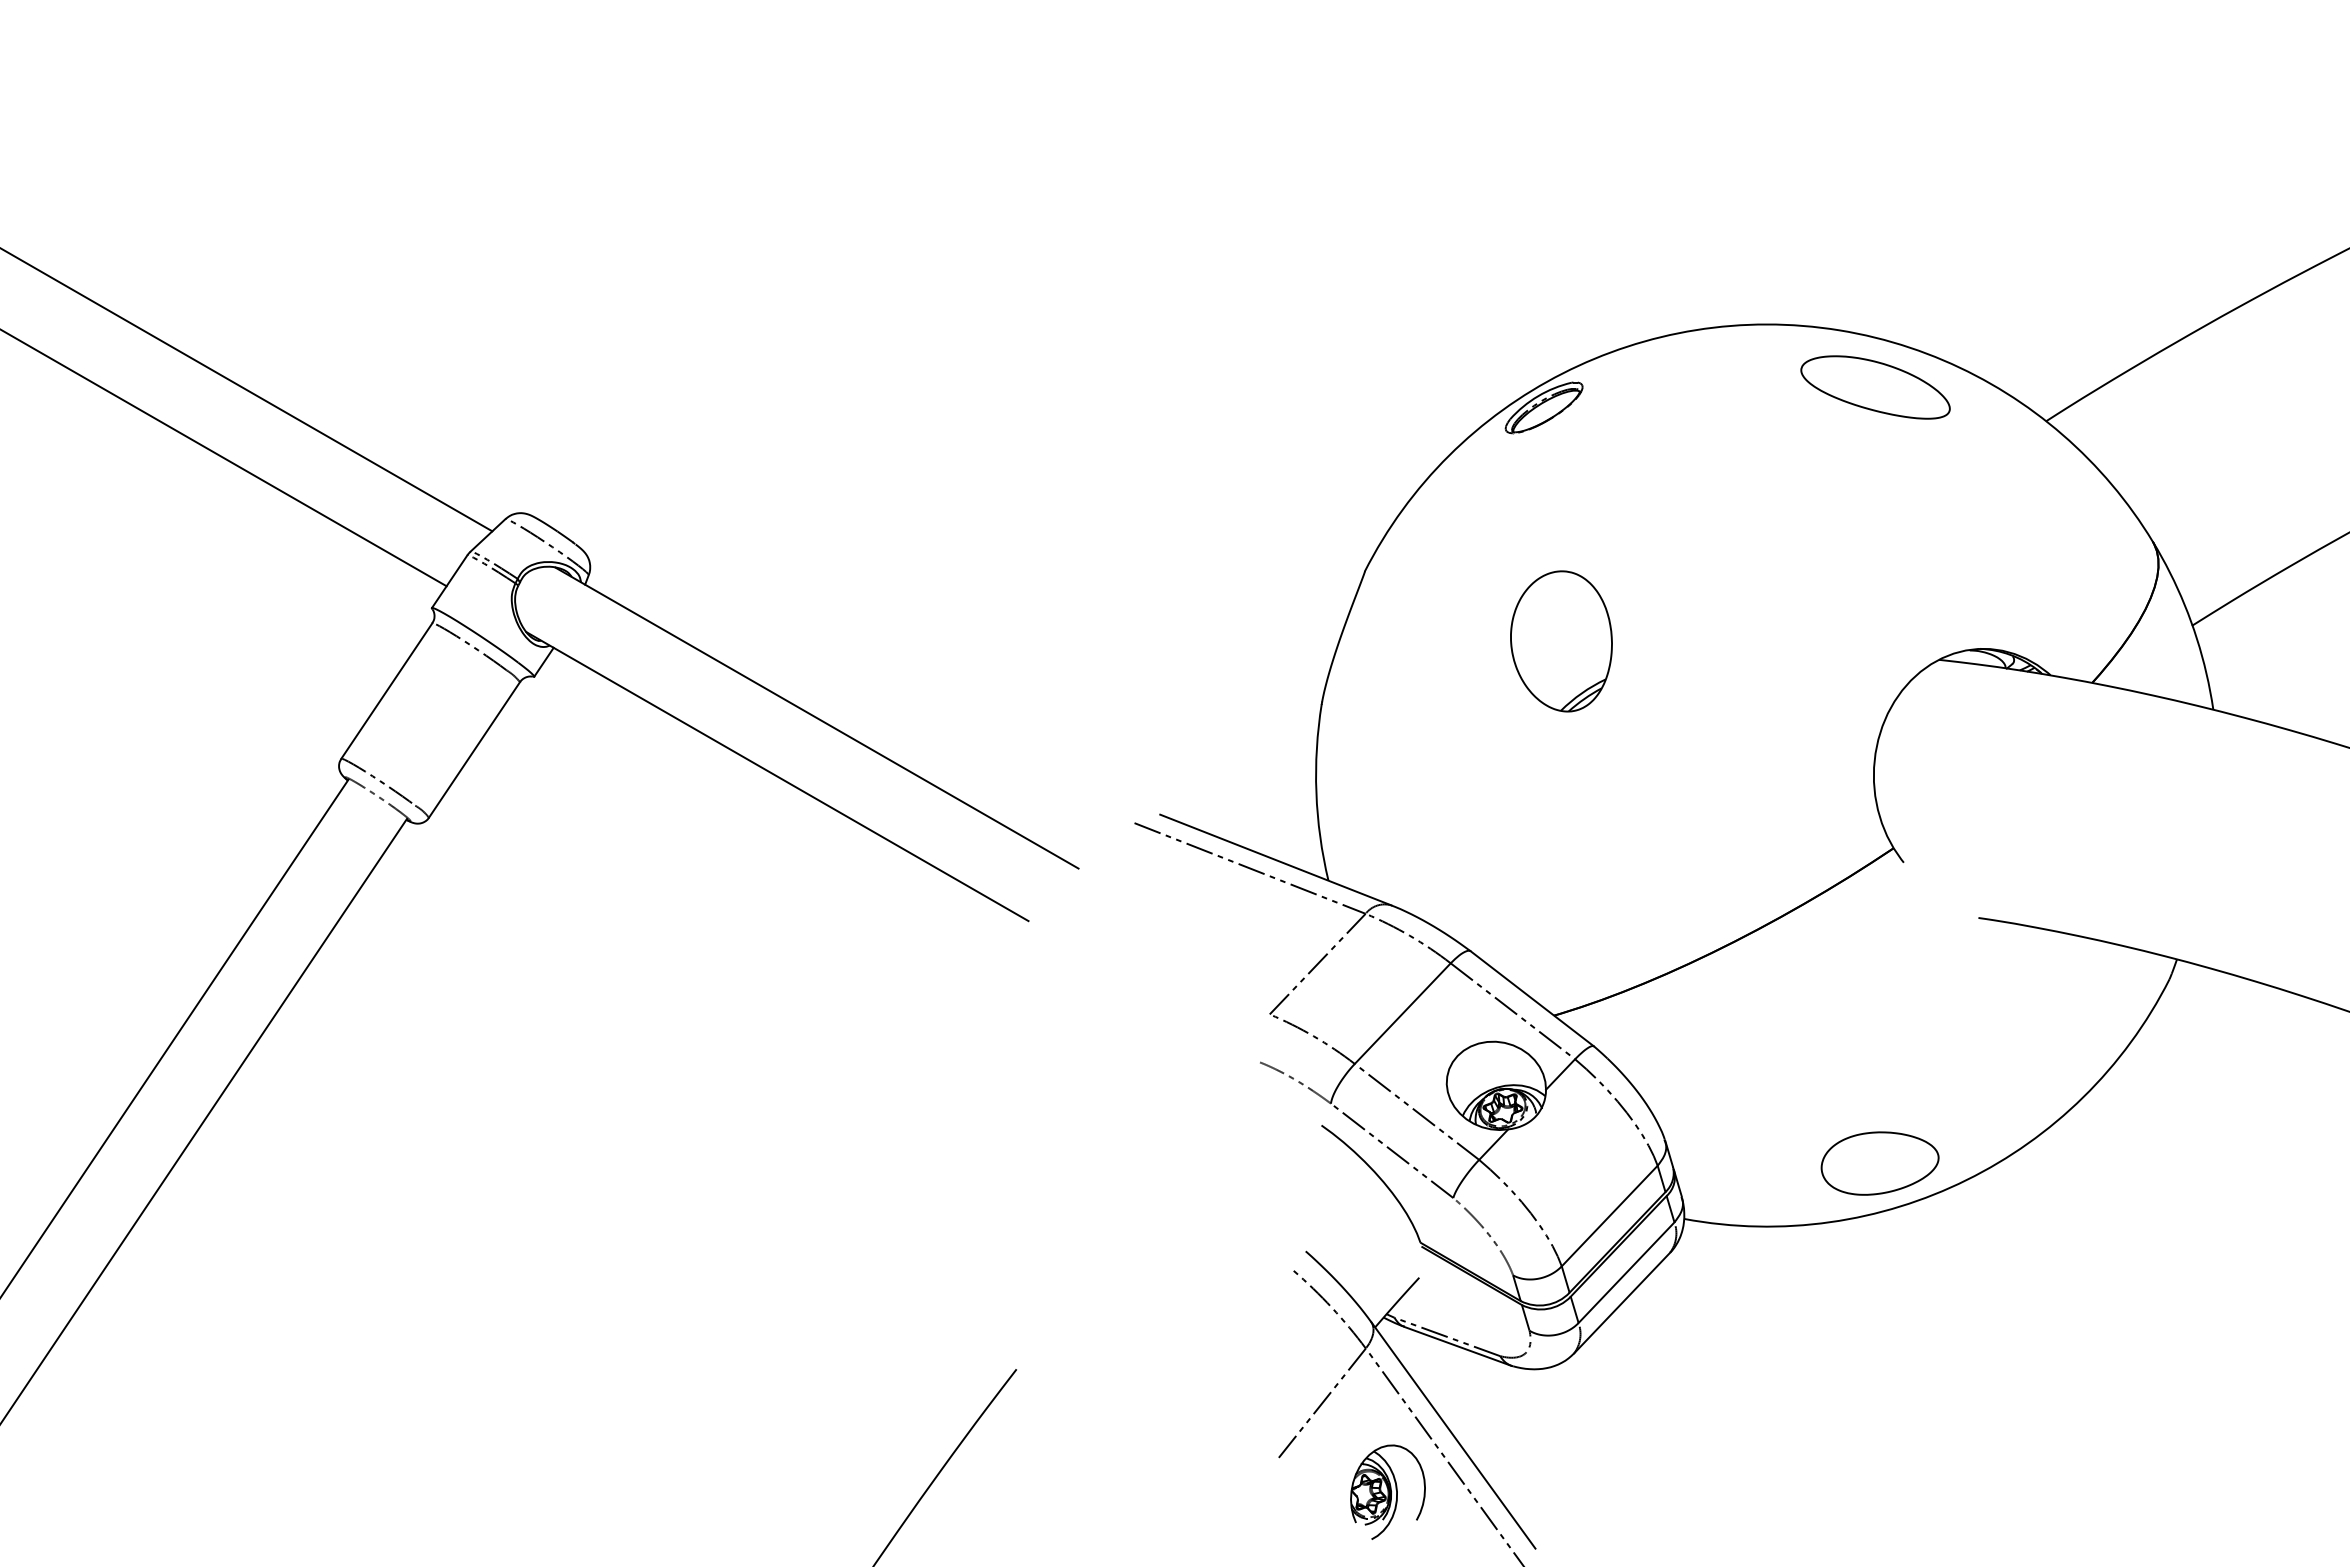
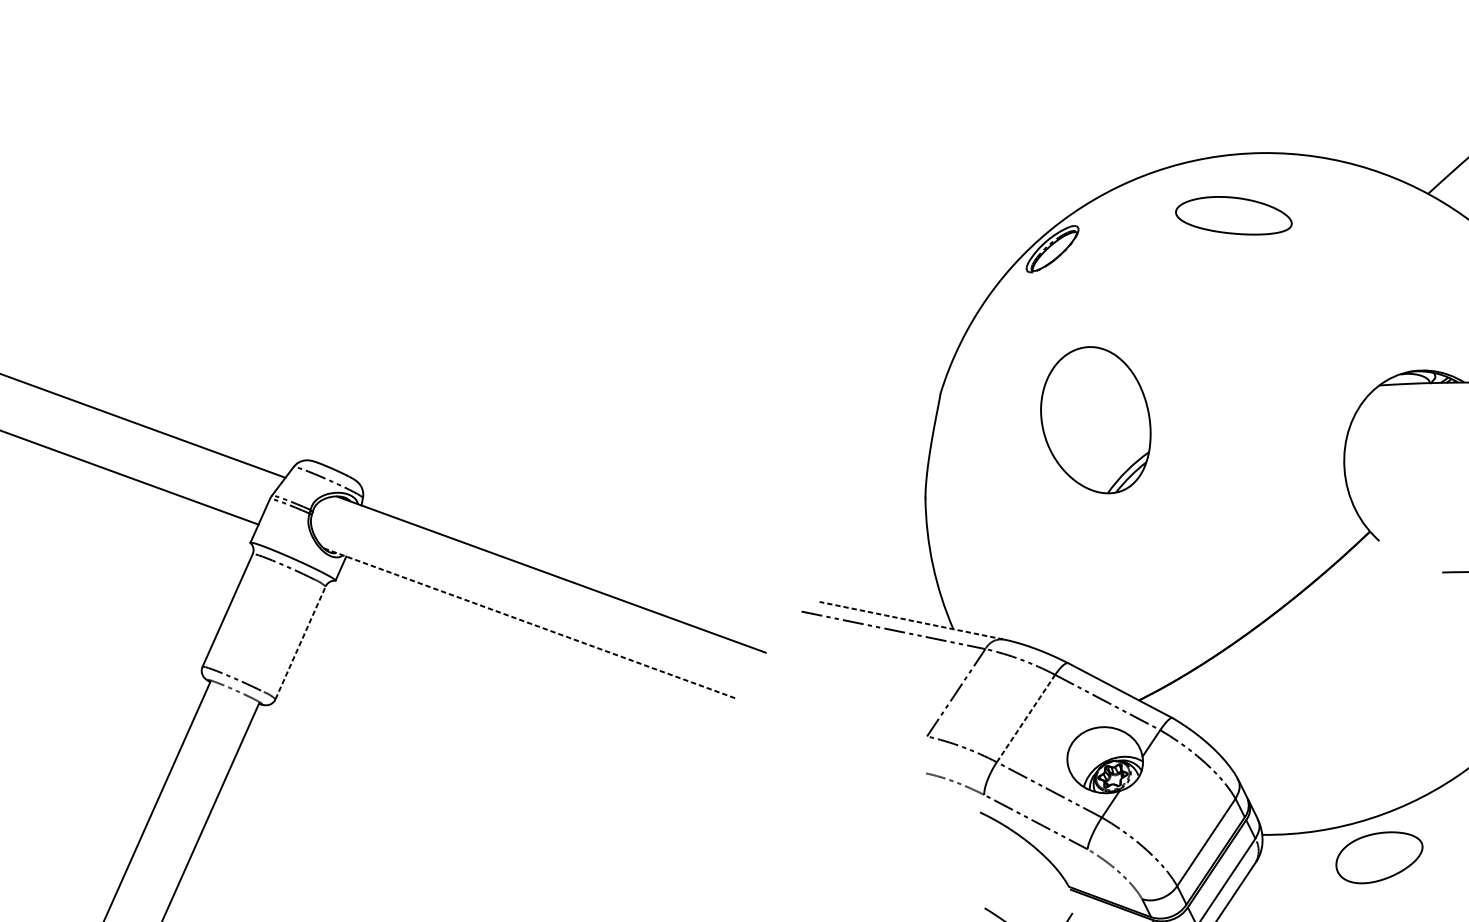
part: (1875, 387) -> (1233, 216), moved
part: (1561, 641) -> (1095, 420), size x1.4
line: (474, 749) -> (300, 642), solid -> dashed
line: (777, 776) -> (529, 623), solid -> dashed
line: (1275, 859) -> (911, 620), solid -> dashed
line: (1403, 1013) -> (1026, 718), solid -> dashed
part: (1879, 1163) -> (1379, 857), moved

